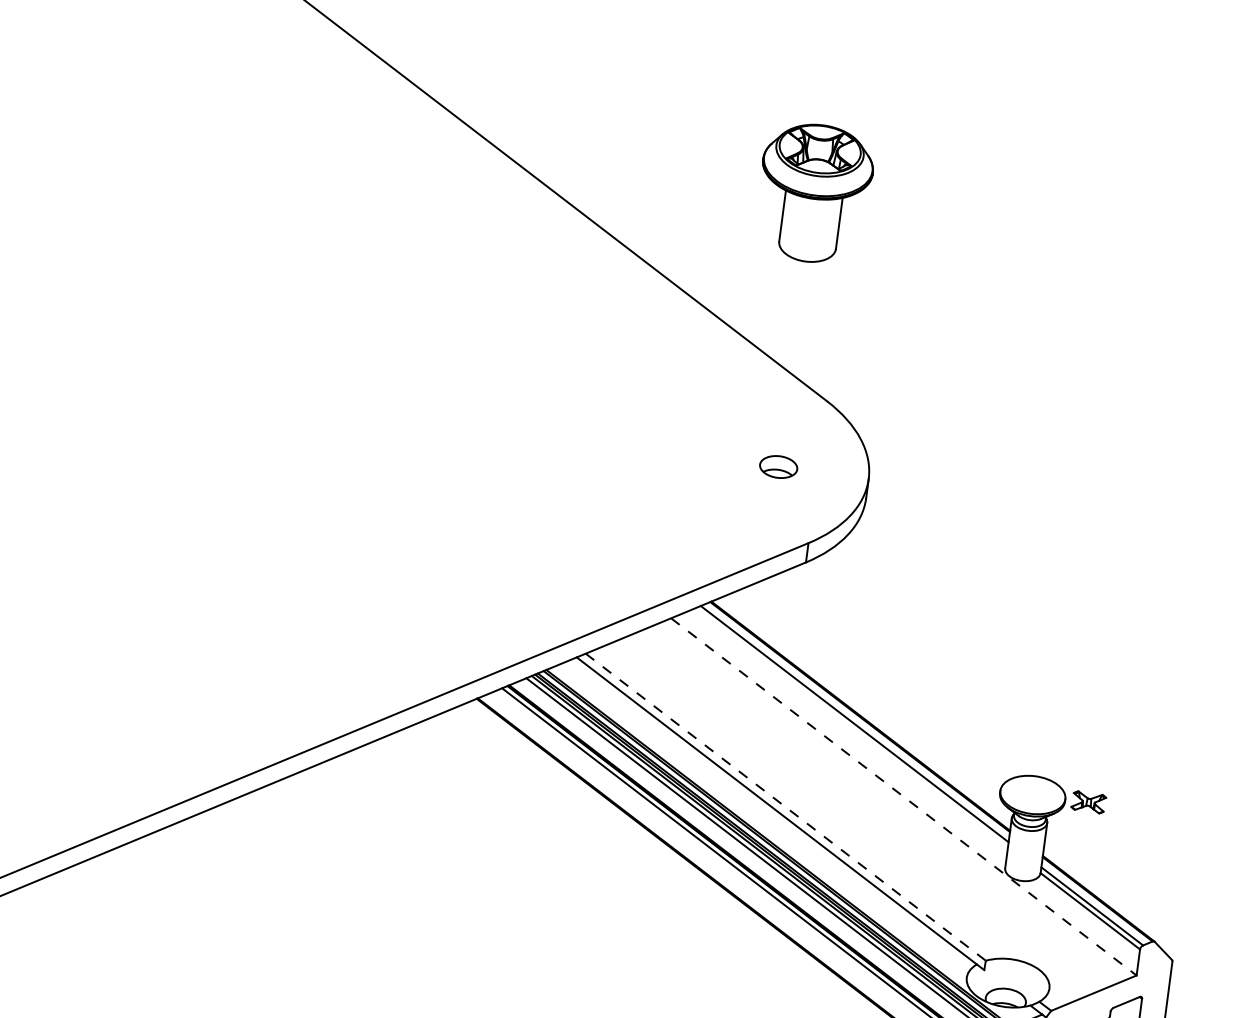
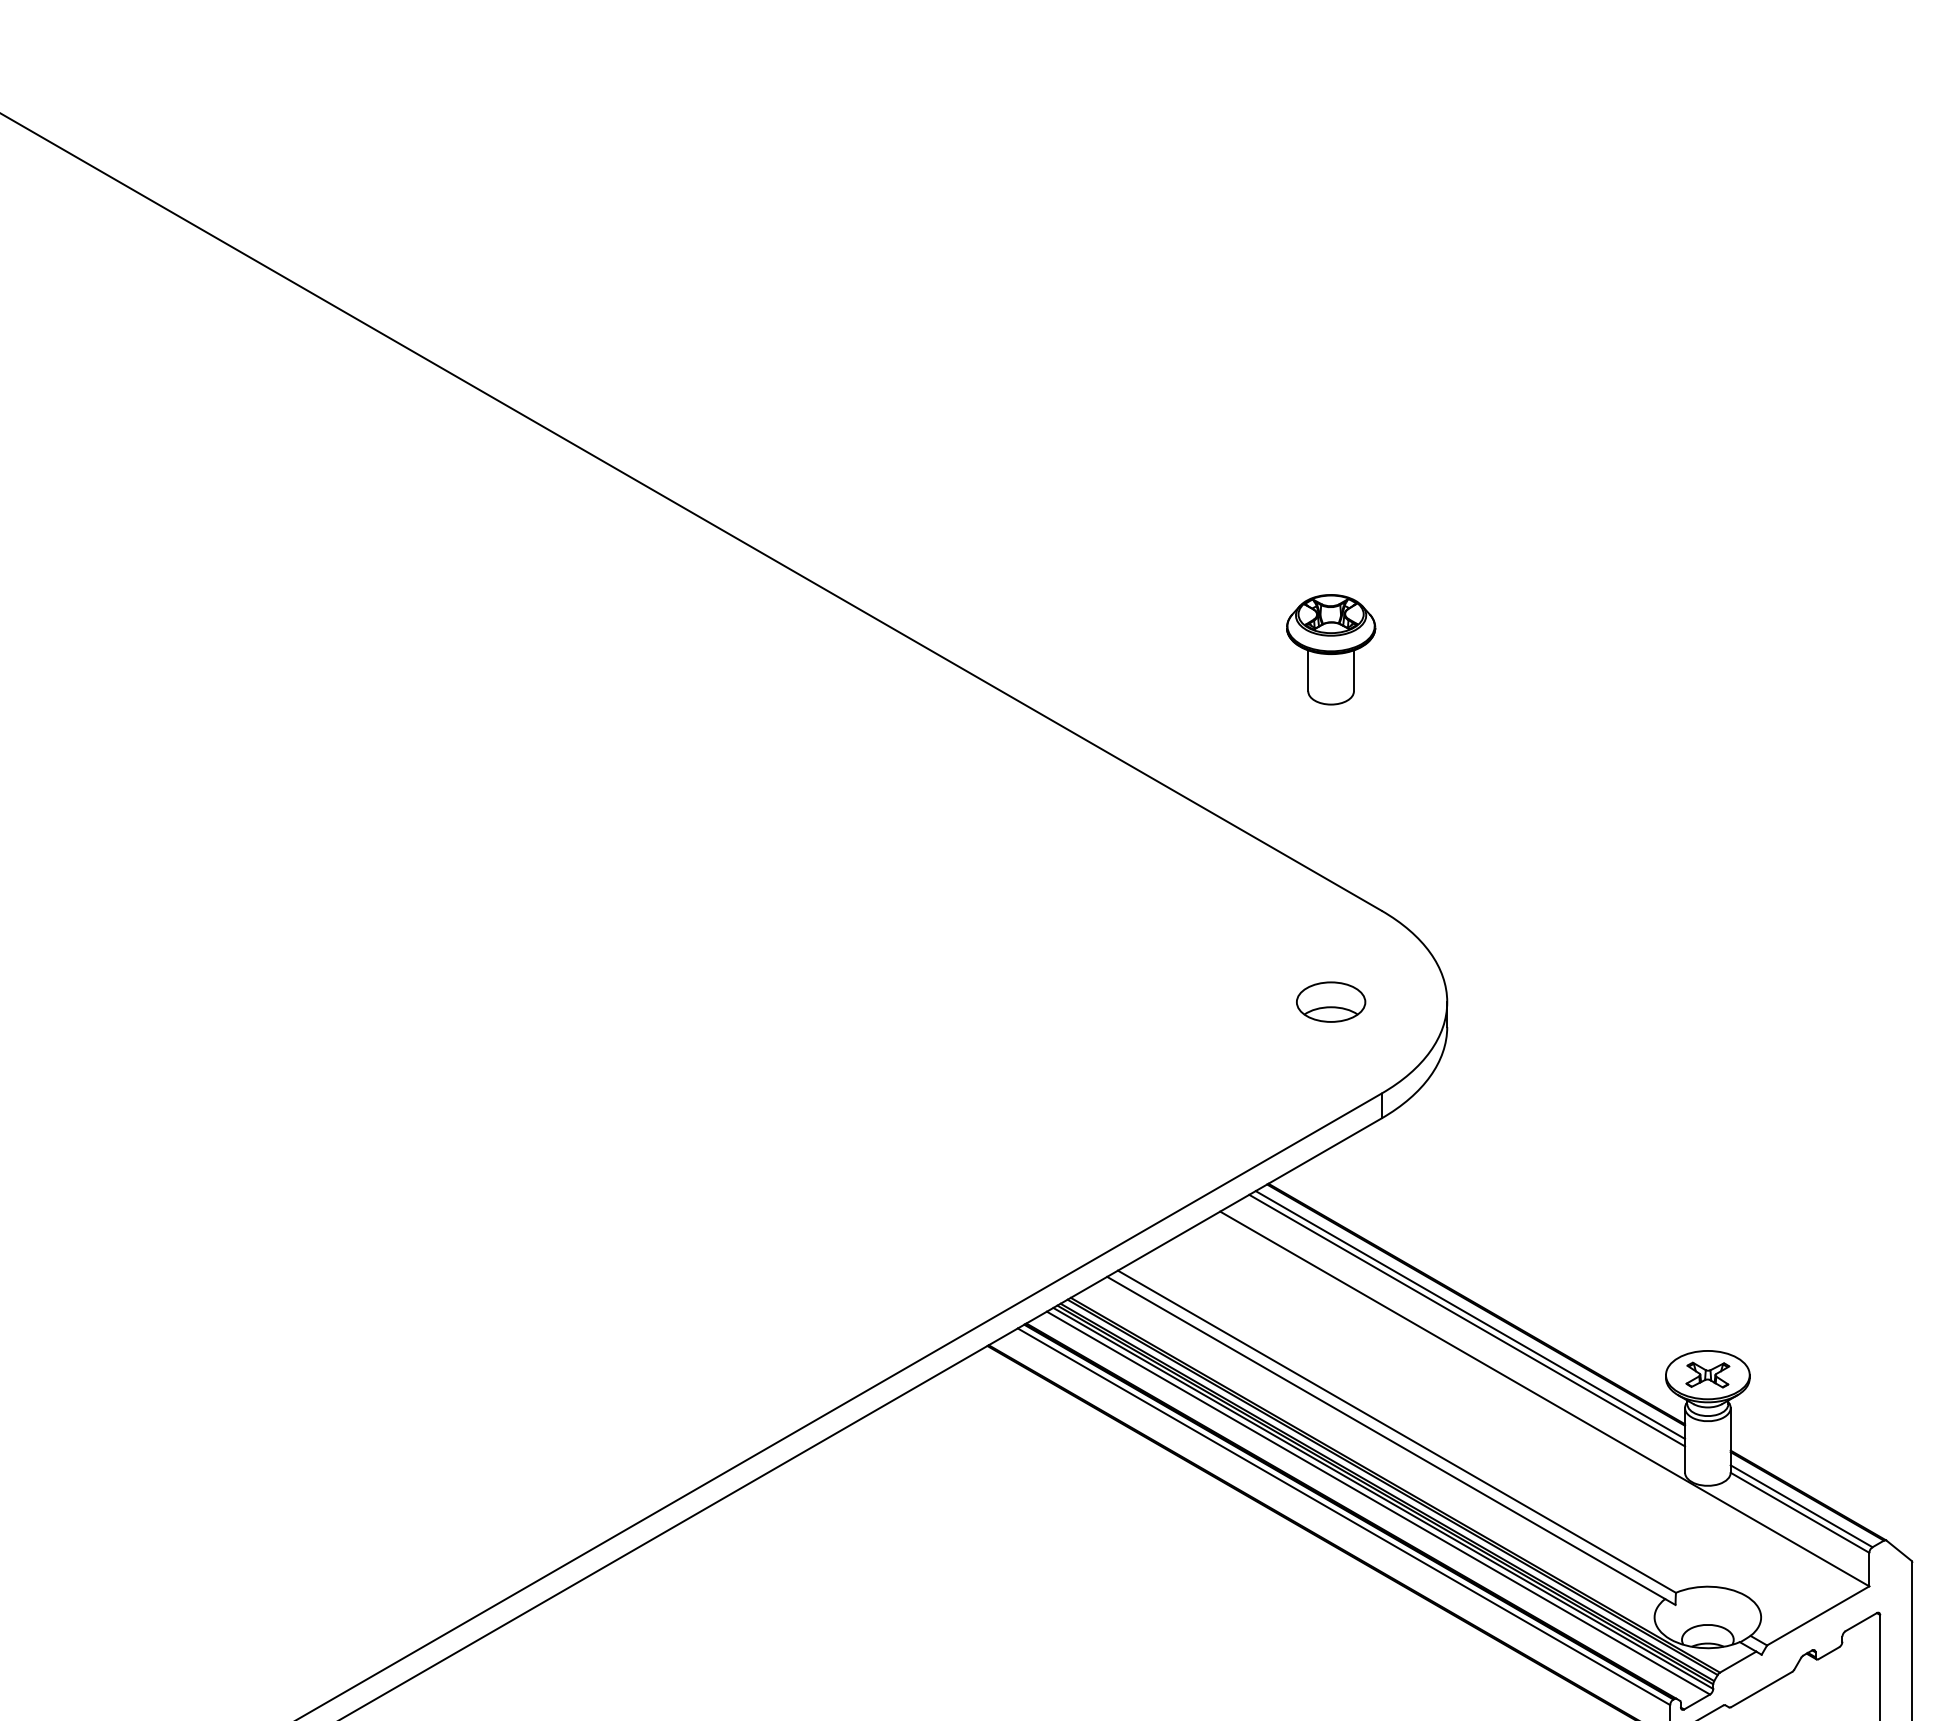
part: (814, 193) -> (1331, 649), size x0.62
part: (778, 466) -> (1331, 1001), size x1.43
line: (851, 728) -> (1467, 1320), added
line: (903, 797) -> (1544, 1399), dashed -> solid
part: (1088, 801) -> (1707, 1374), moved
line: (786, 807) -> (1397, 1431), dashed -> solid

